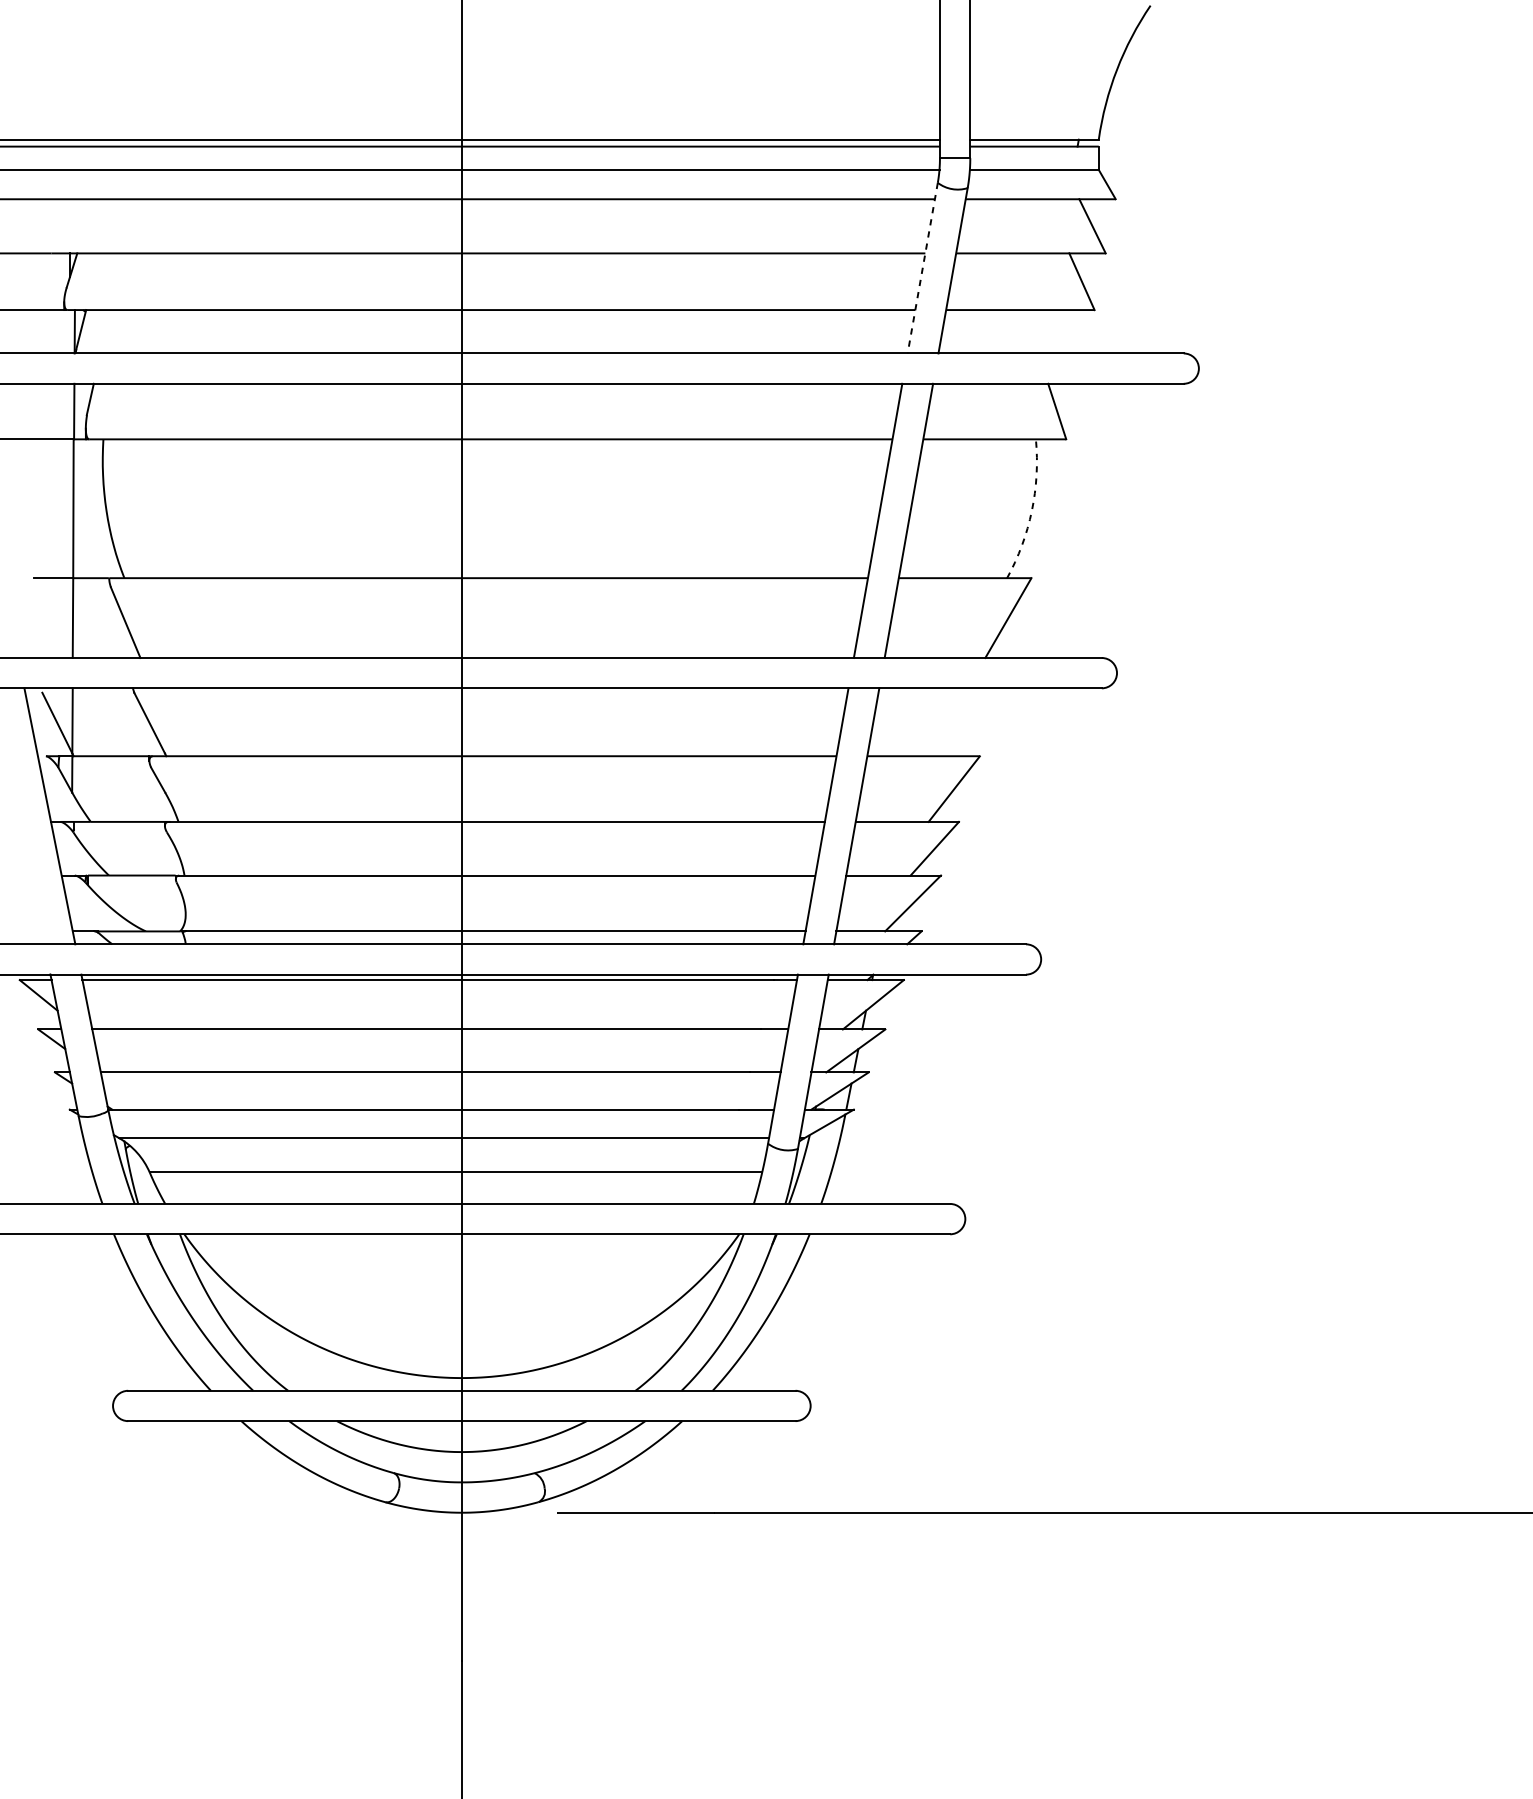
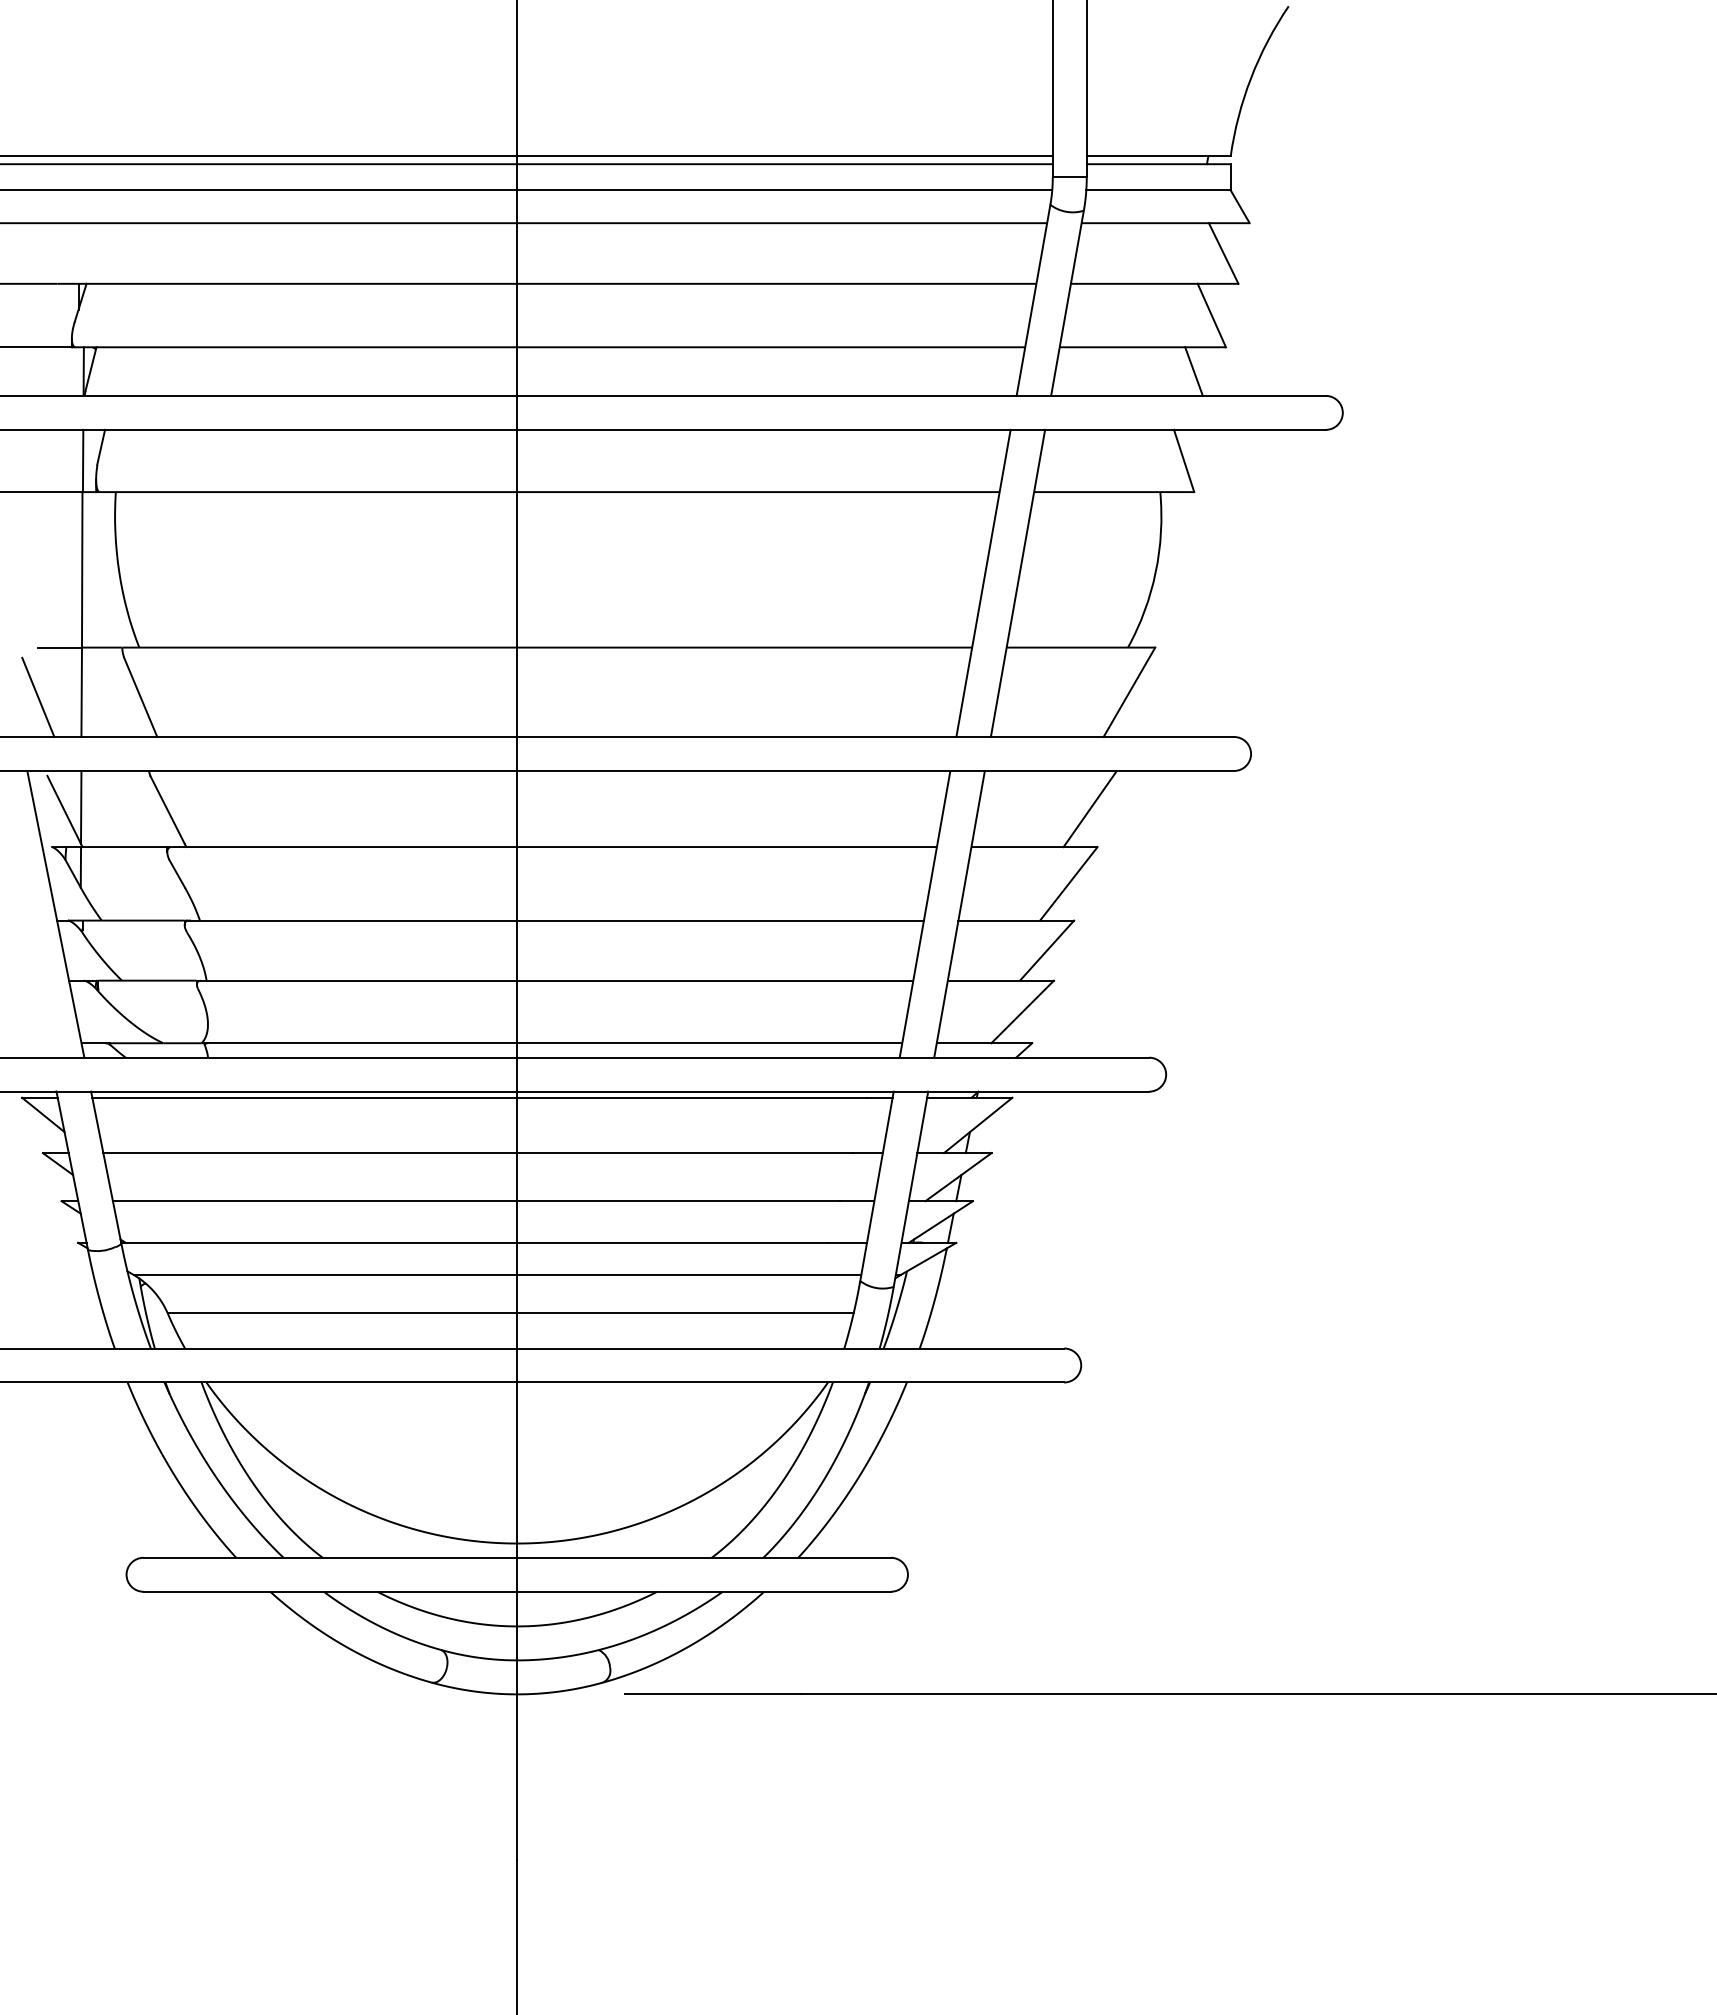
line: (922, 268) -> (1033, 300), dashed -> solid
line: (1065, 331) -> (1193, 371), added
arc: (1031, 511) -> (1155, 572), dashed -> solid
line: (34, 622) -> (38, 697), added
line: (972, 721) -> (1089, 808), added

